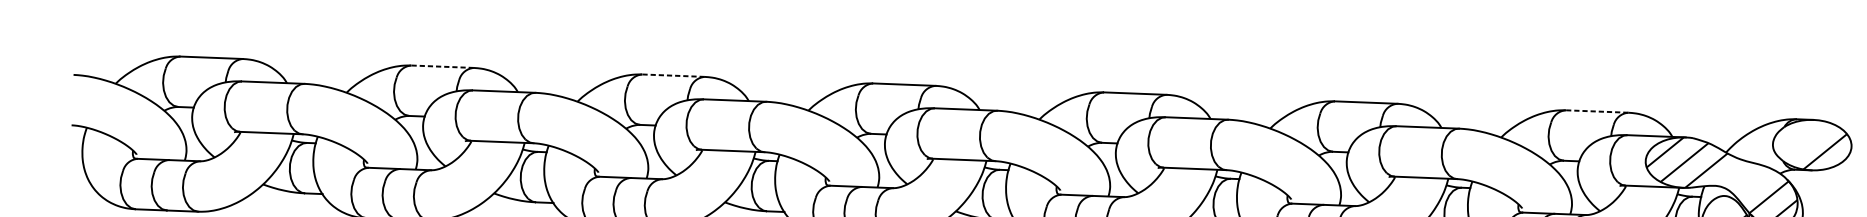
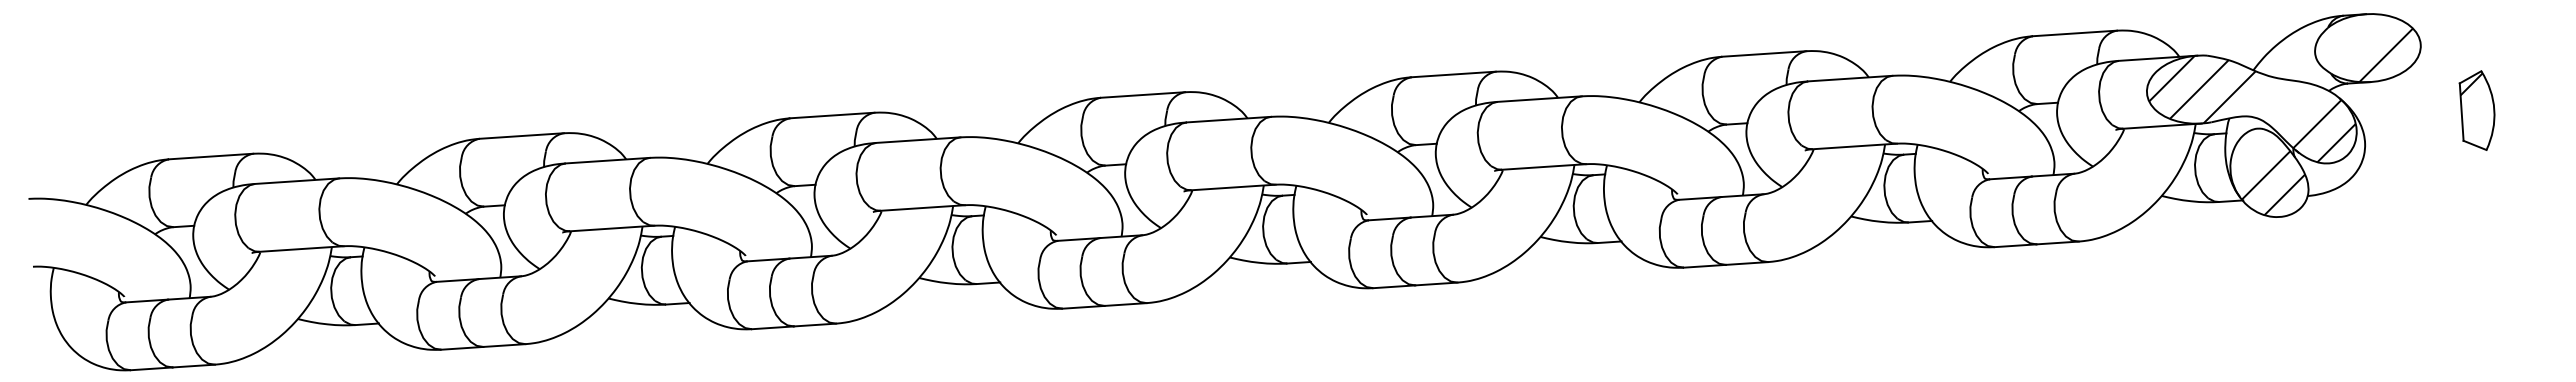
line: (442, 67) -> (521, 136), dashed -> solid
line: (672, 75) -> (831, 115), dashed -> solid
line: (1596, 111) -> (2074, 33), dashed -> solid

